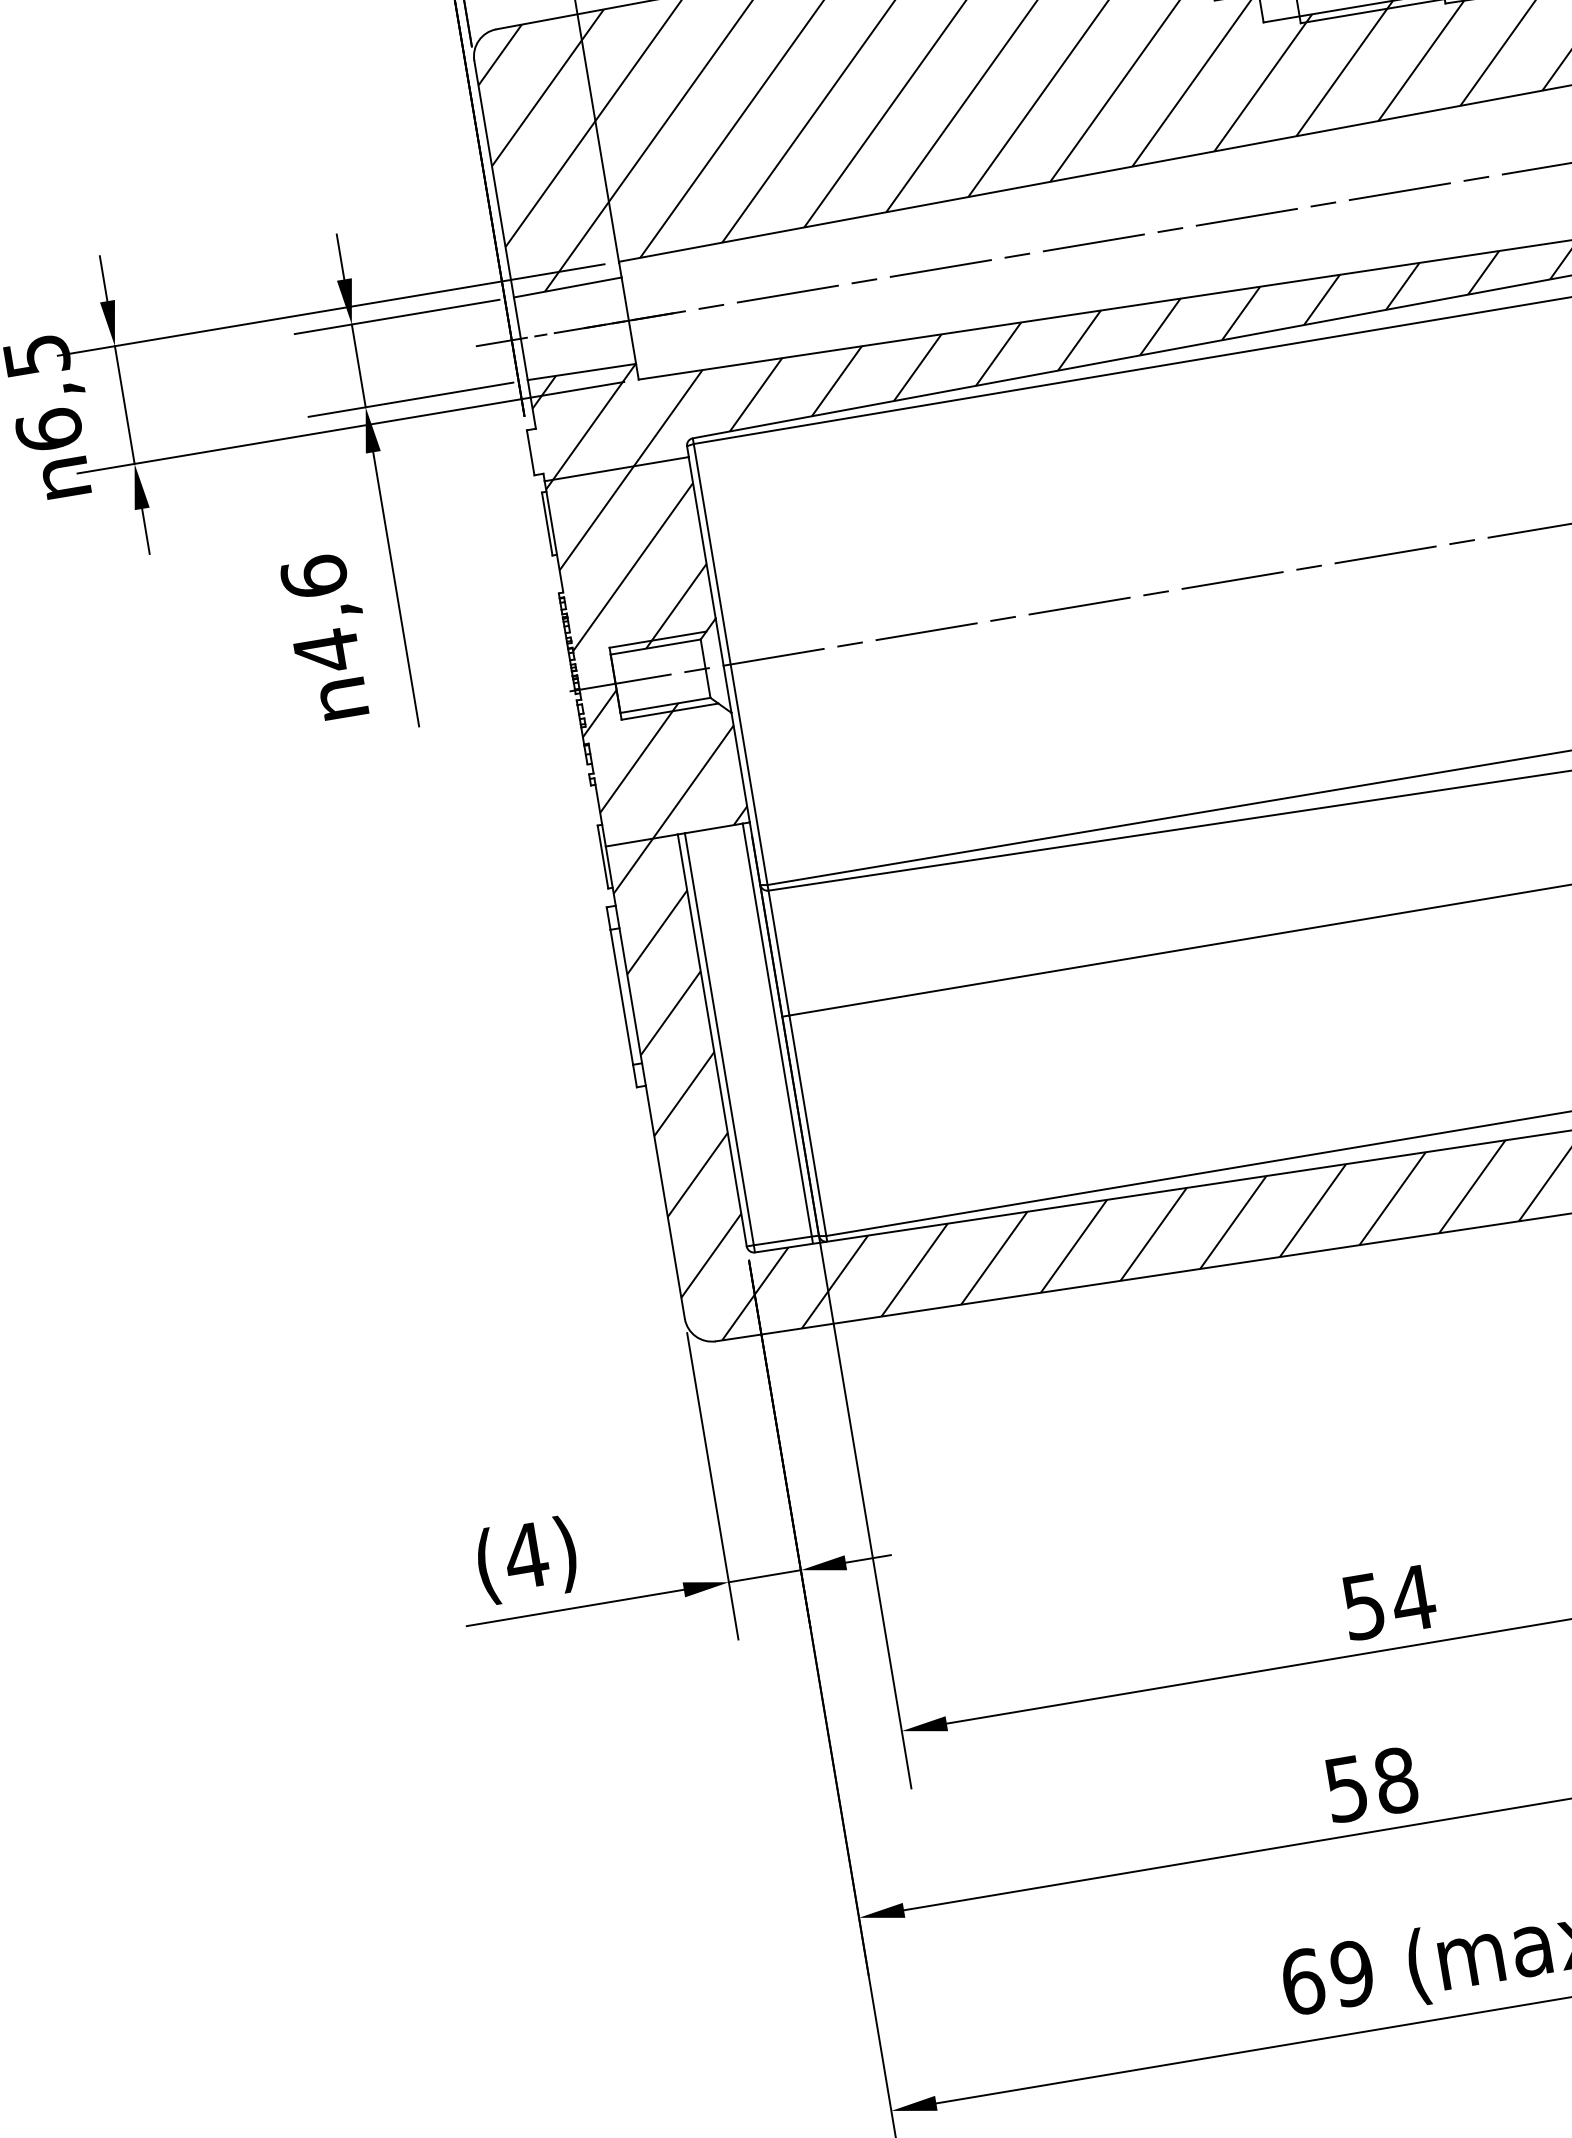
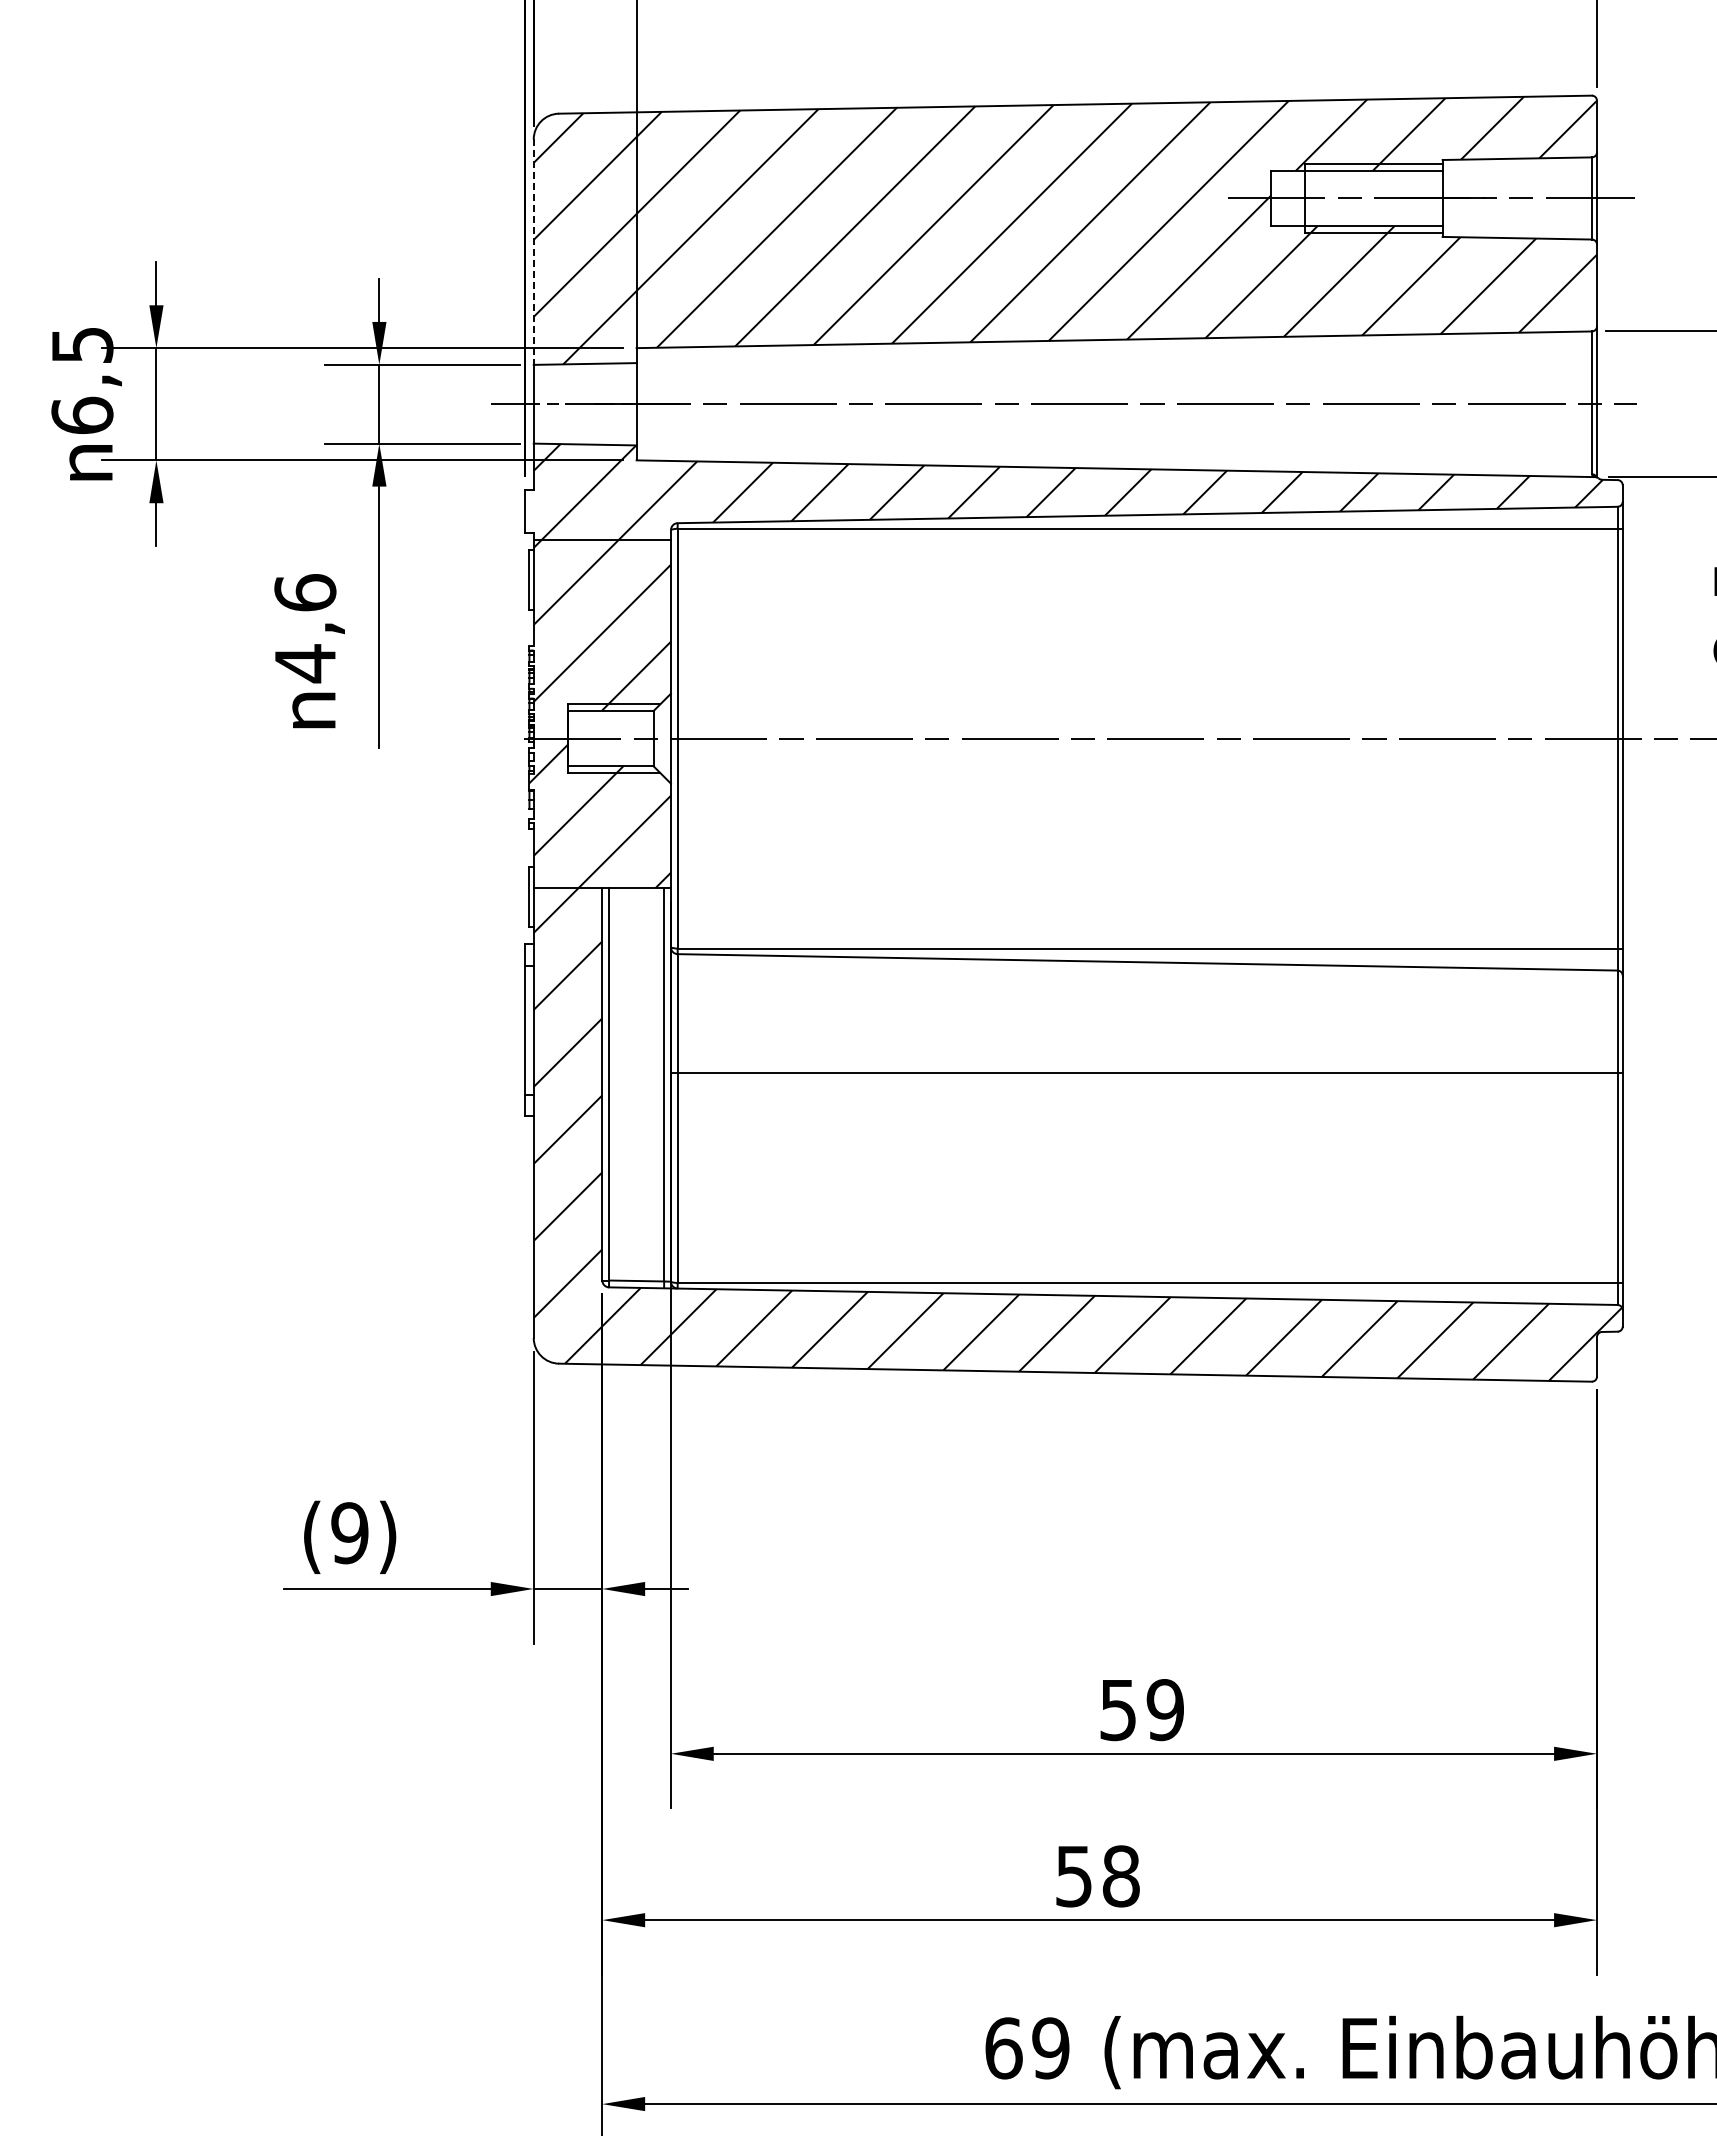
line: (493, 179) -> (533, 252), solid -> dashed
text: (525, 1556) -> (349, 1533), (4) -> (9)
text: (1412, 1599) -> (1164, 1710), 54 -> 59

